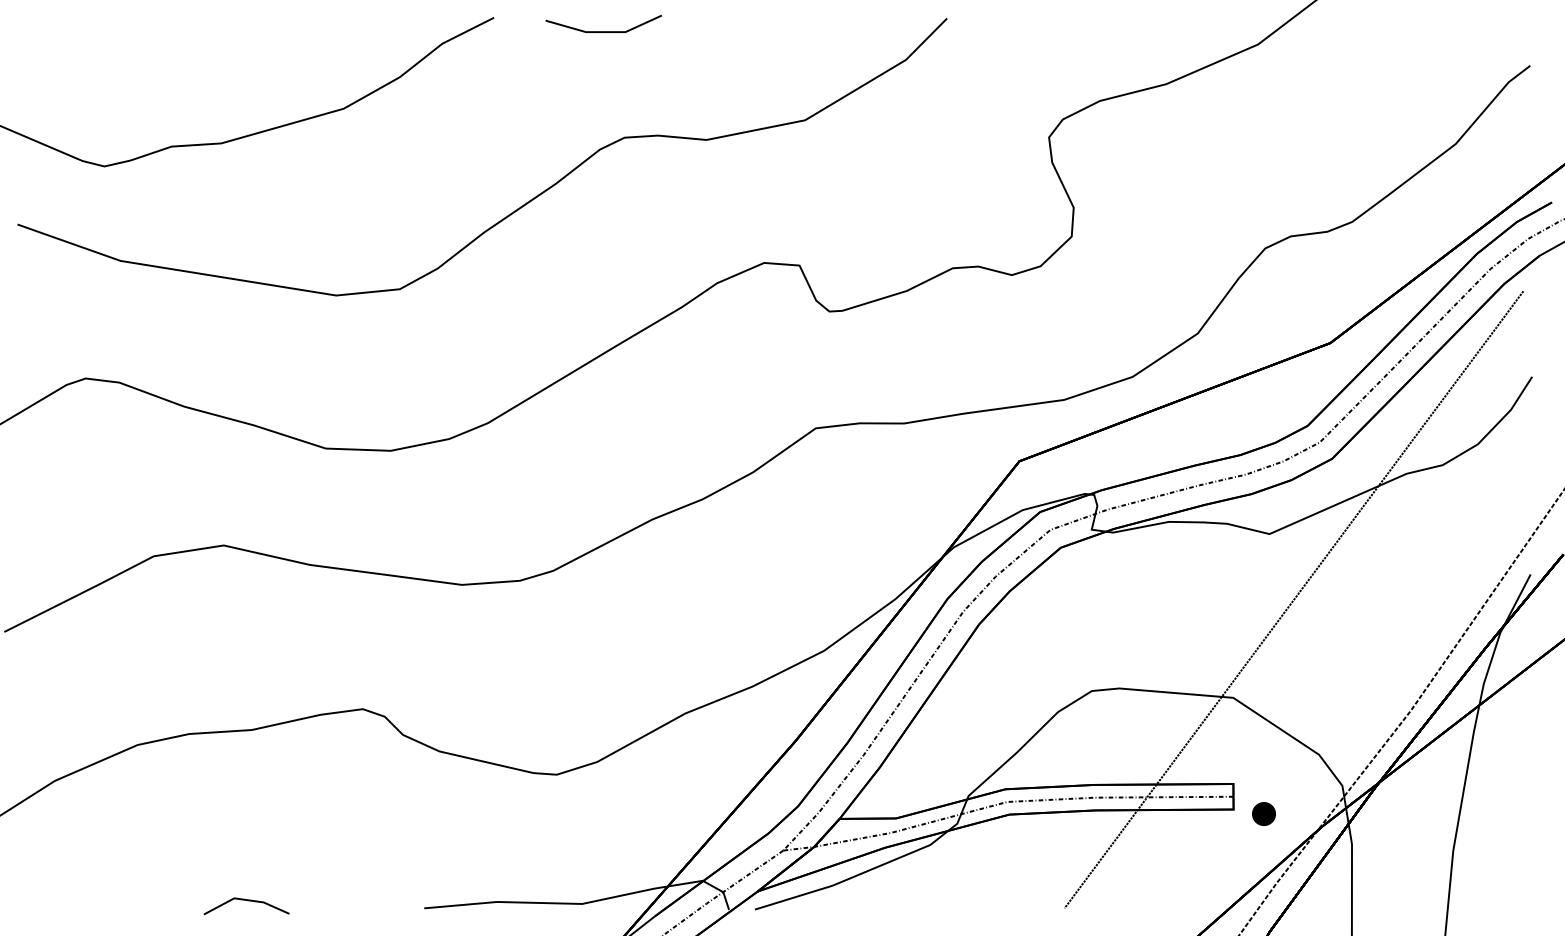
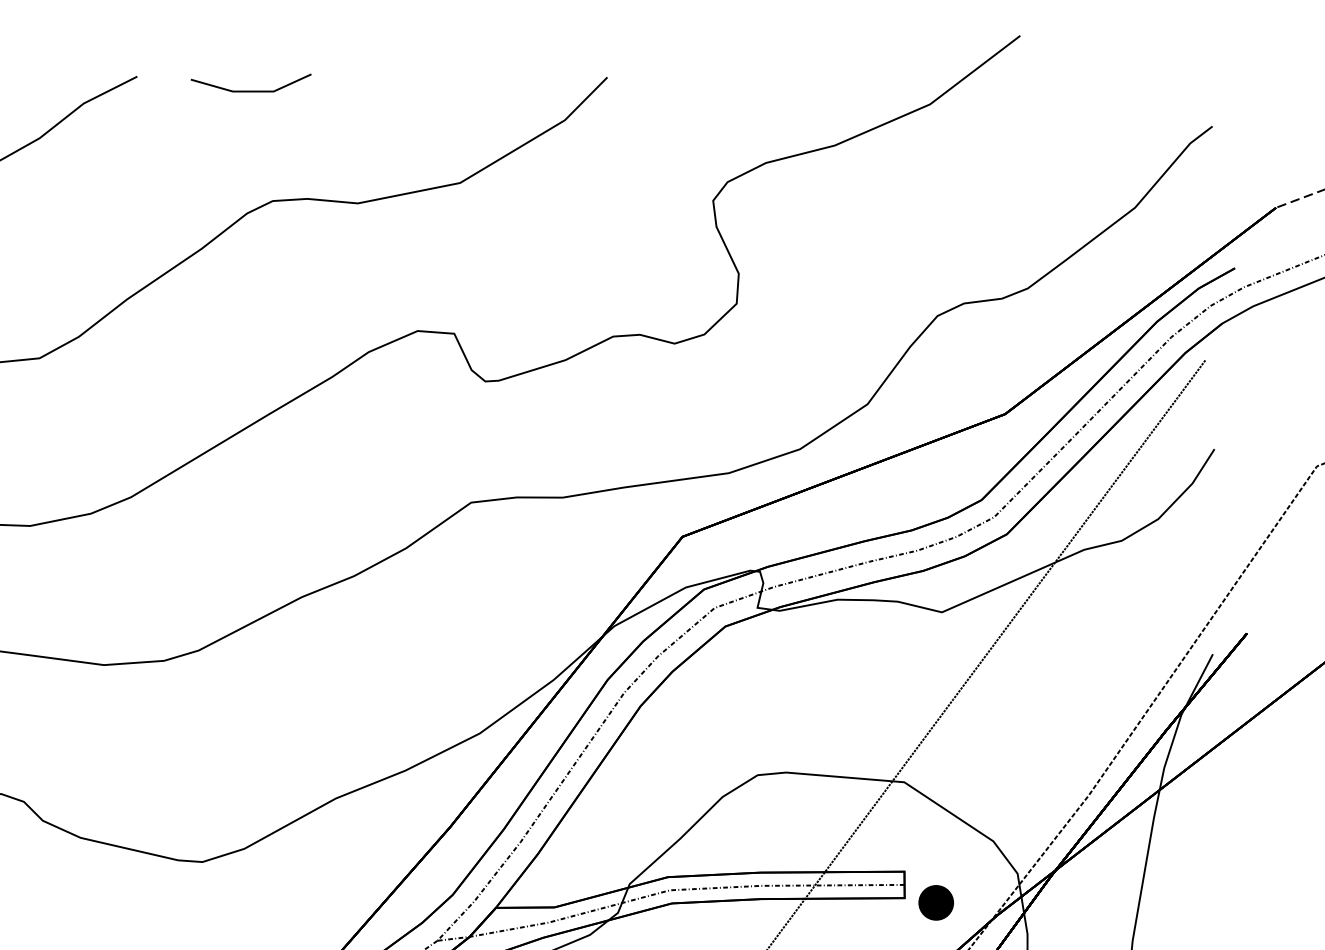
part: (1263, 813) -> (935, 902), size x1.43

